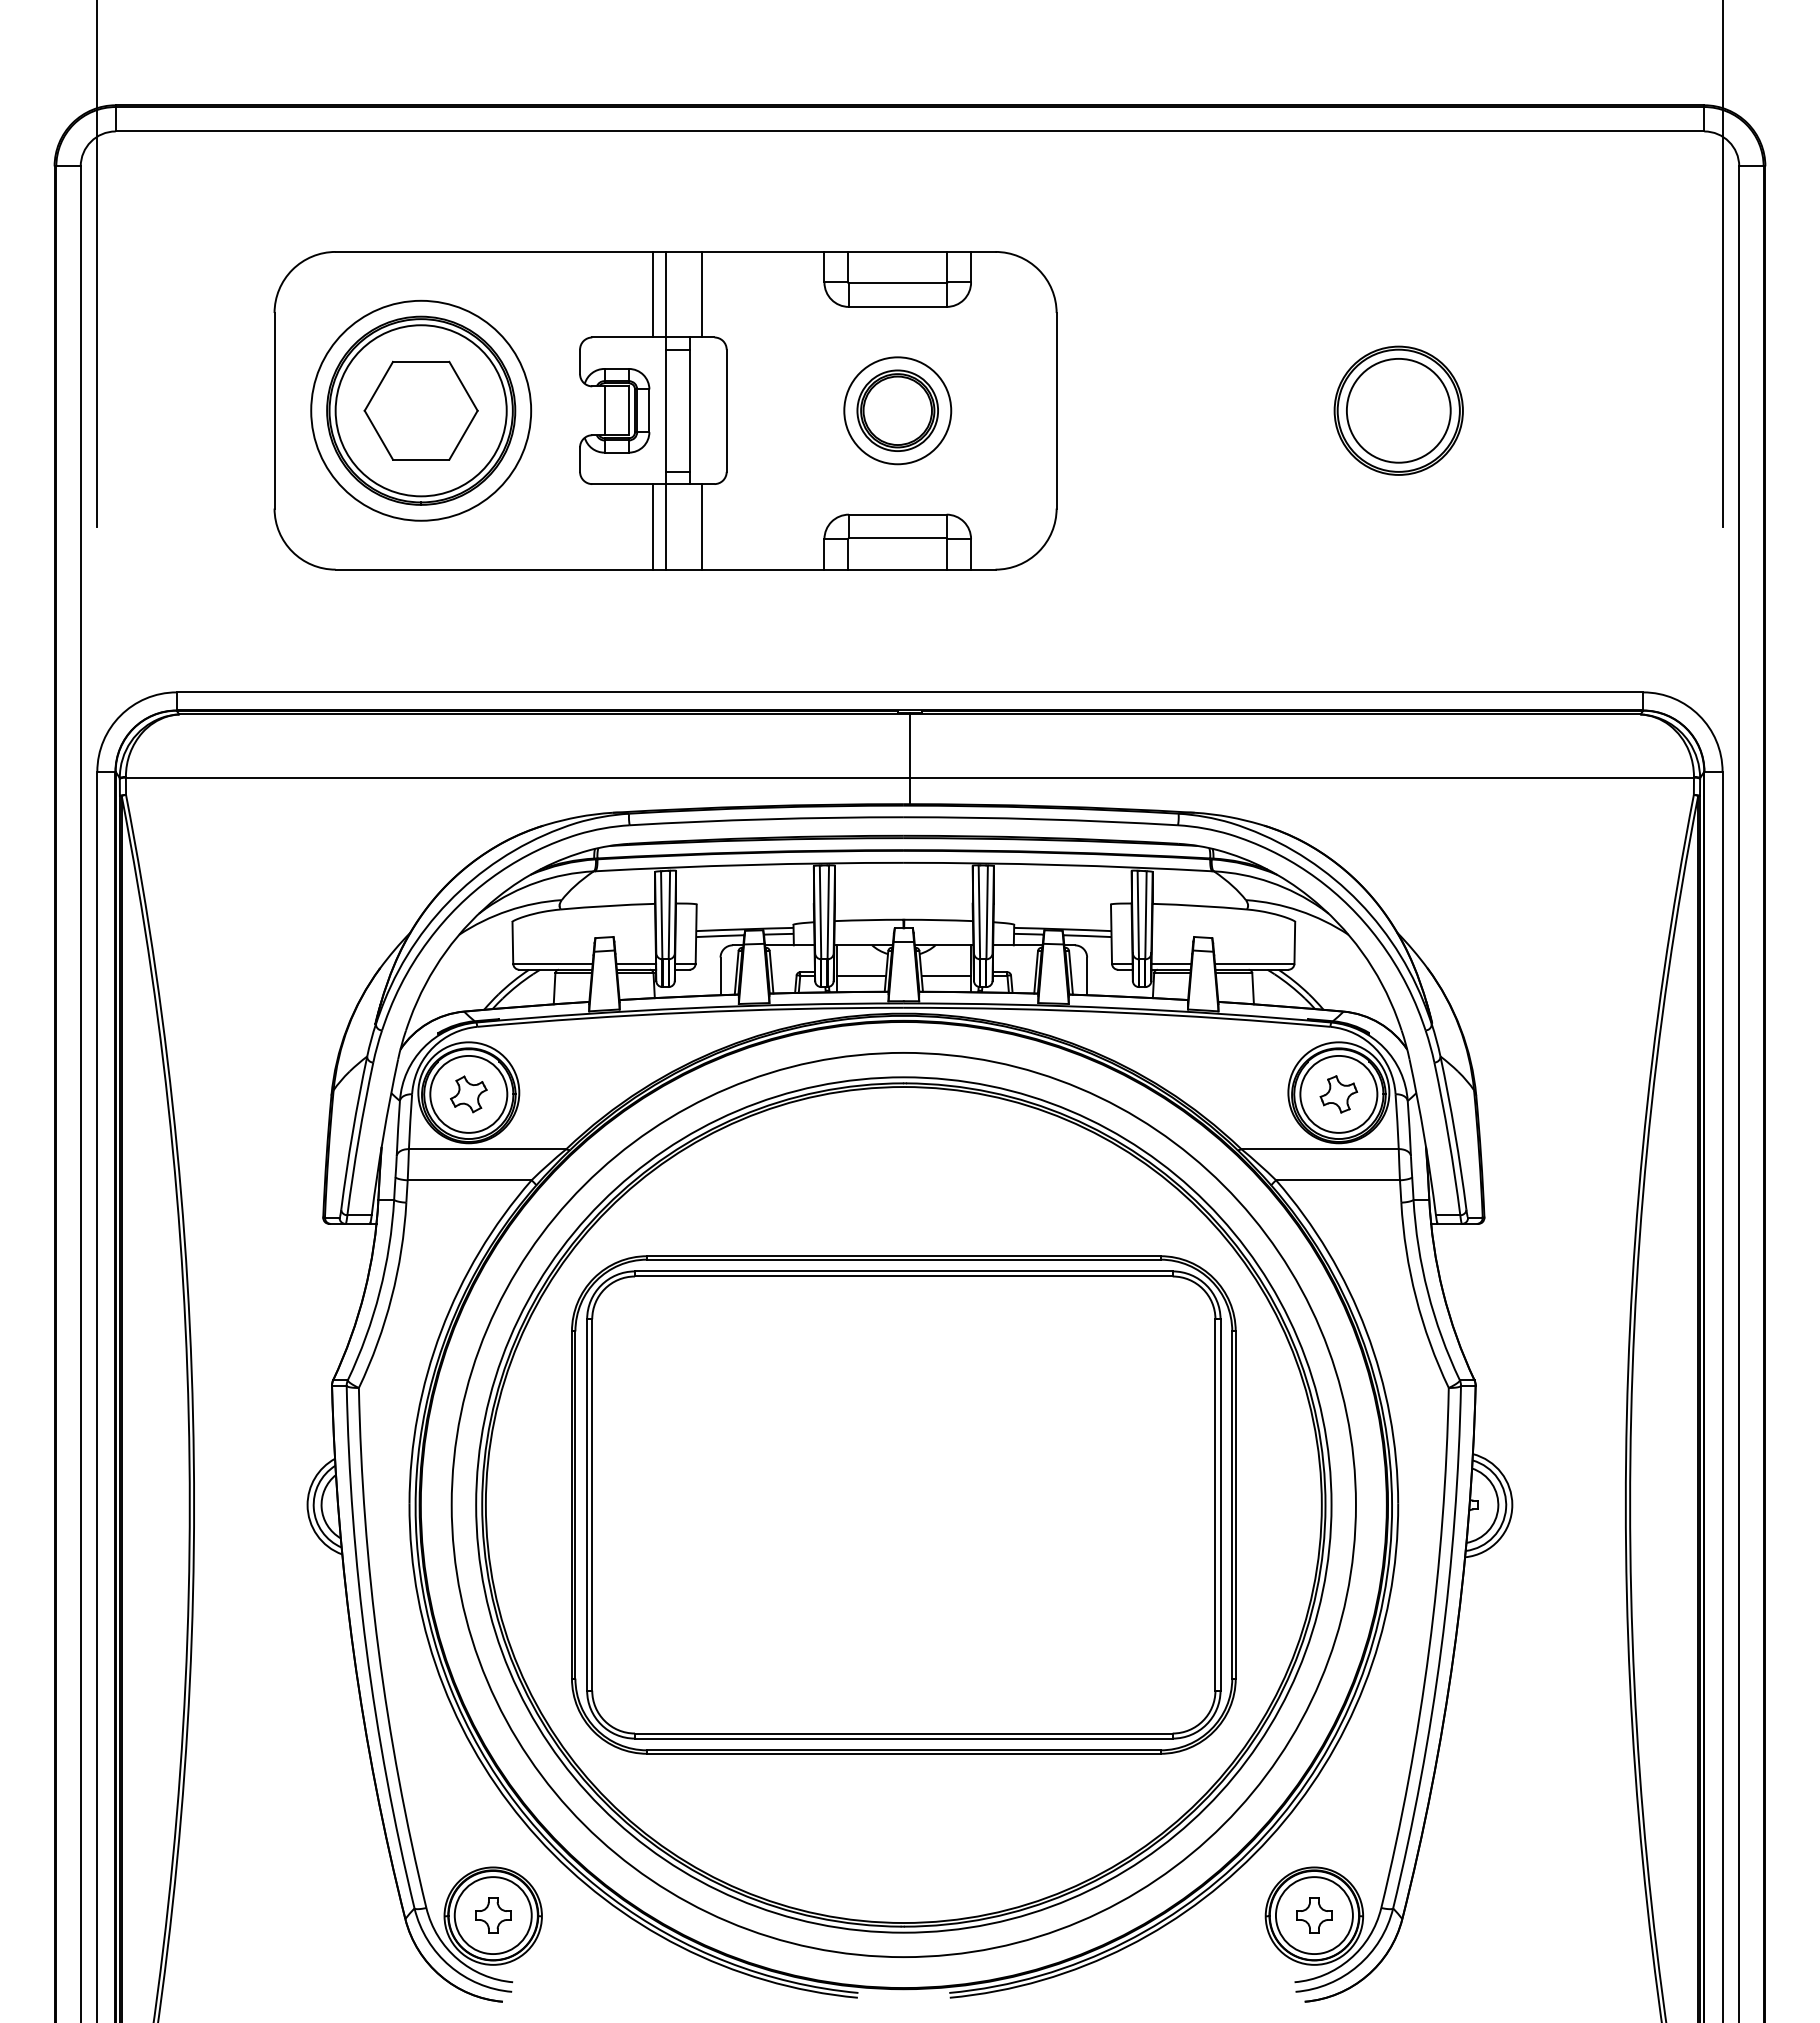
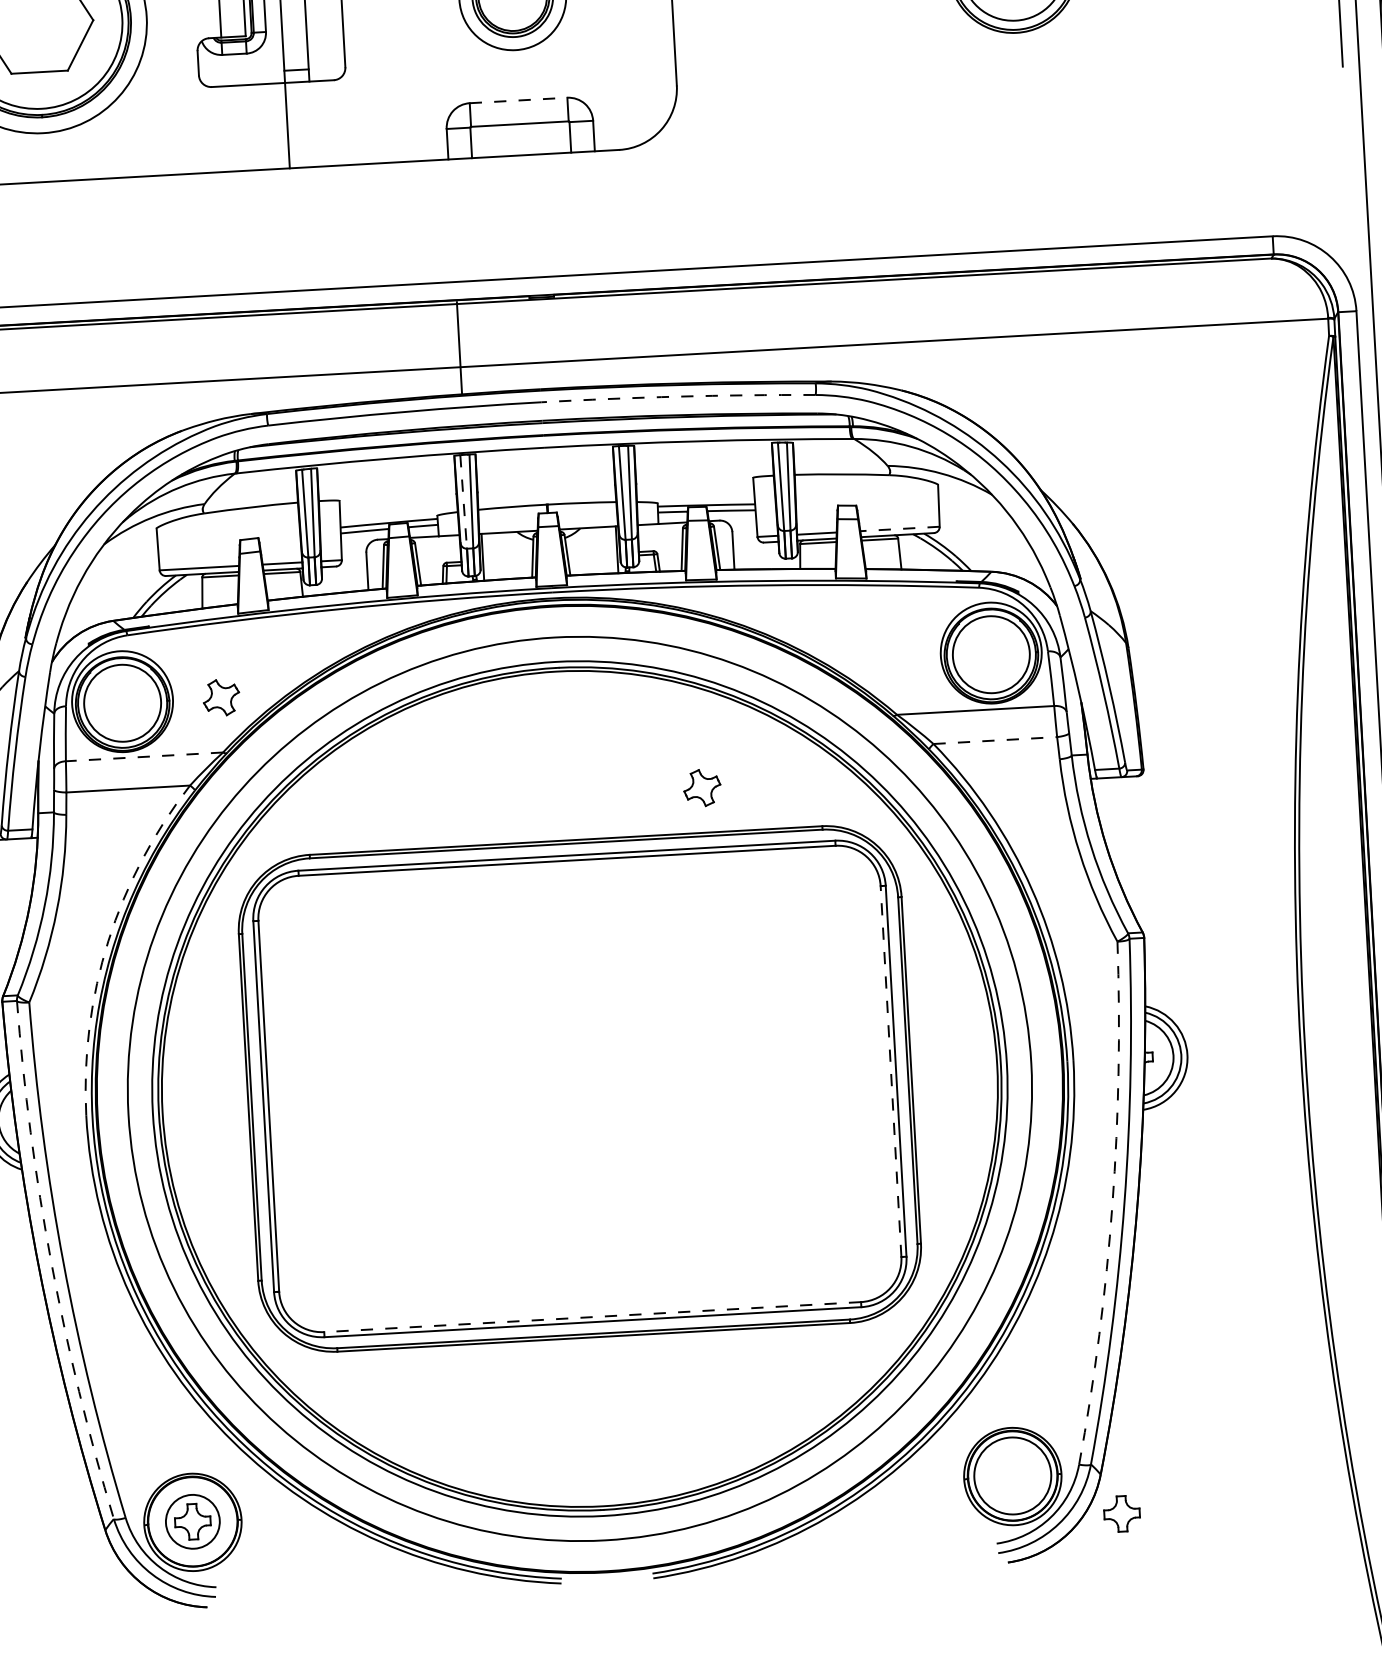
line: (897, 514) -> (518, 100), solid -> dashed
line: (653, 526) -> (275, 125), removed
line: (702, 526) -> (324, 123), removed
line: (909, 758) -> (459, 348), moved
arc: (1040, 819) -> (678, 396), solid -> dashed
line: (820, 912) -> (463, 502), solid -> dashed
line: (1254, 963) -> (899, 528), solid -> dashed
line: (861, 975) -> (508, 562), removed
line: (946, 975) -> (592, 557), removed
part: (468, 1094) -> (221, 697), moved
part: (1338, 1094) -> (701, 788), moved
line: (487, 1149) -> (144, 757), solid -> dashed
line: (1338, 1180) -> (995, 740), solid -> dashed
line: (441, 1331) -> (108, 941), solid -> dashed
line: (1215, 1505) -> (891, 1072), solid -> dashed
arc: (366, 1648) -> (51, 1262), solid -> dashed
arc: (1429, 1649) -> (1112, 1203), solid -> dashed
line: (903, 1733) -> (592, 1317), solid -> dashed
circle: (492, 1915) -> (192, 1521), size x0.7
part: (1314, 1915) -> (1122, 1513), moved

